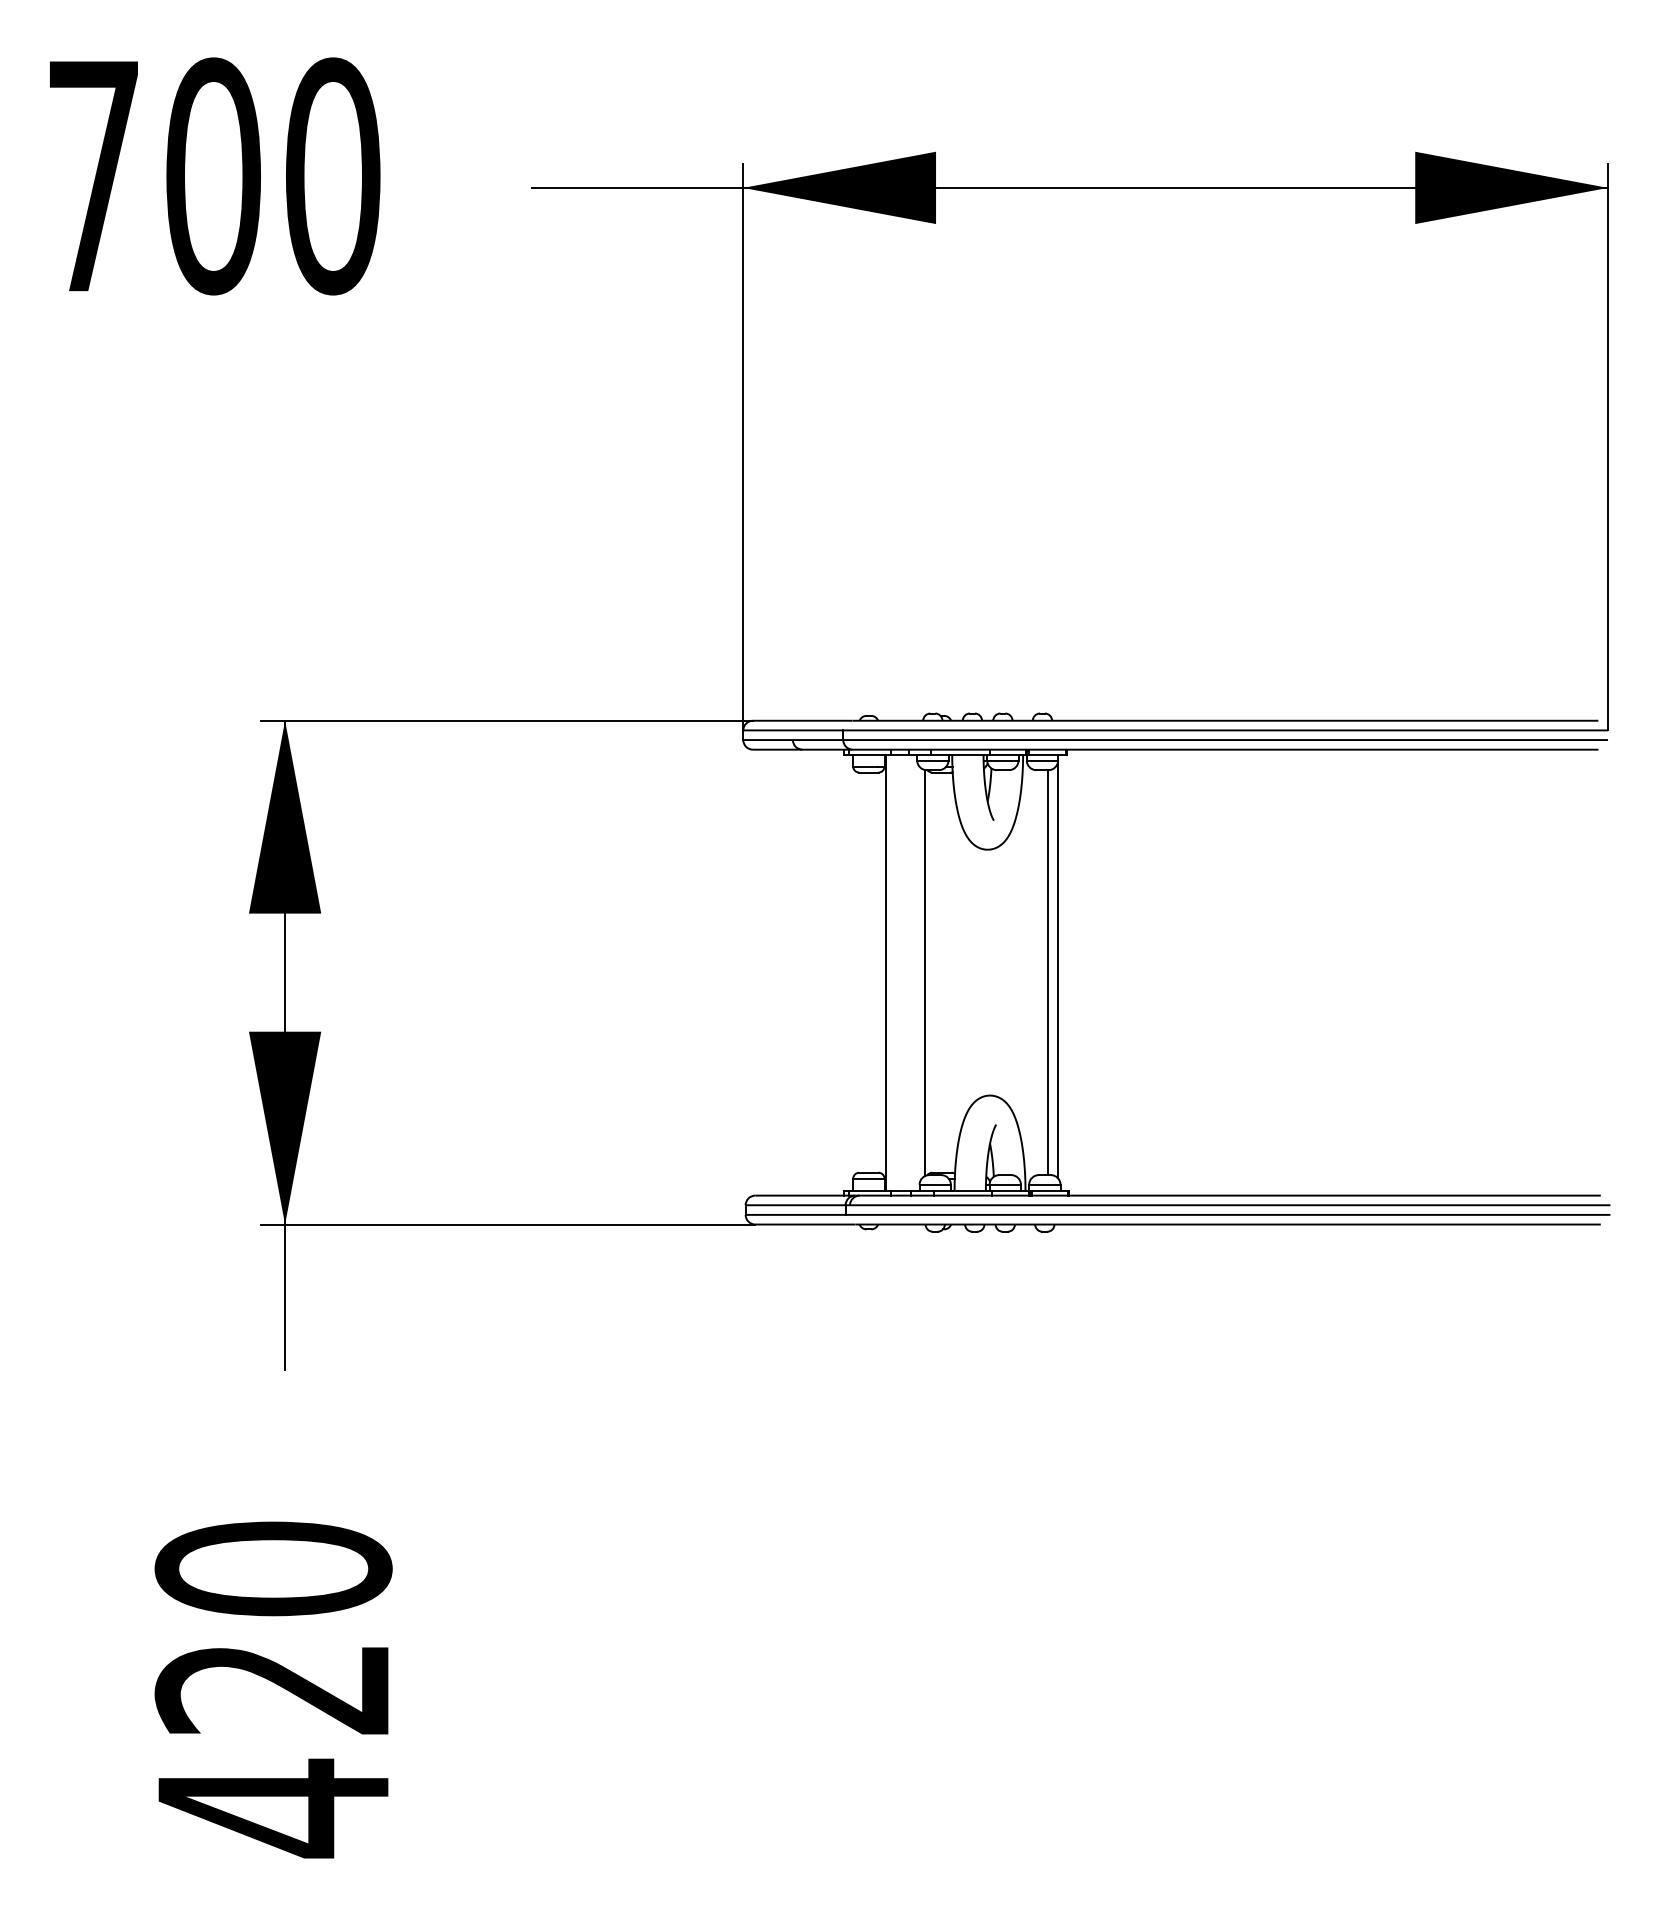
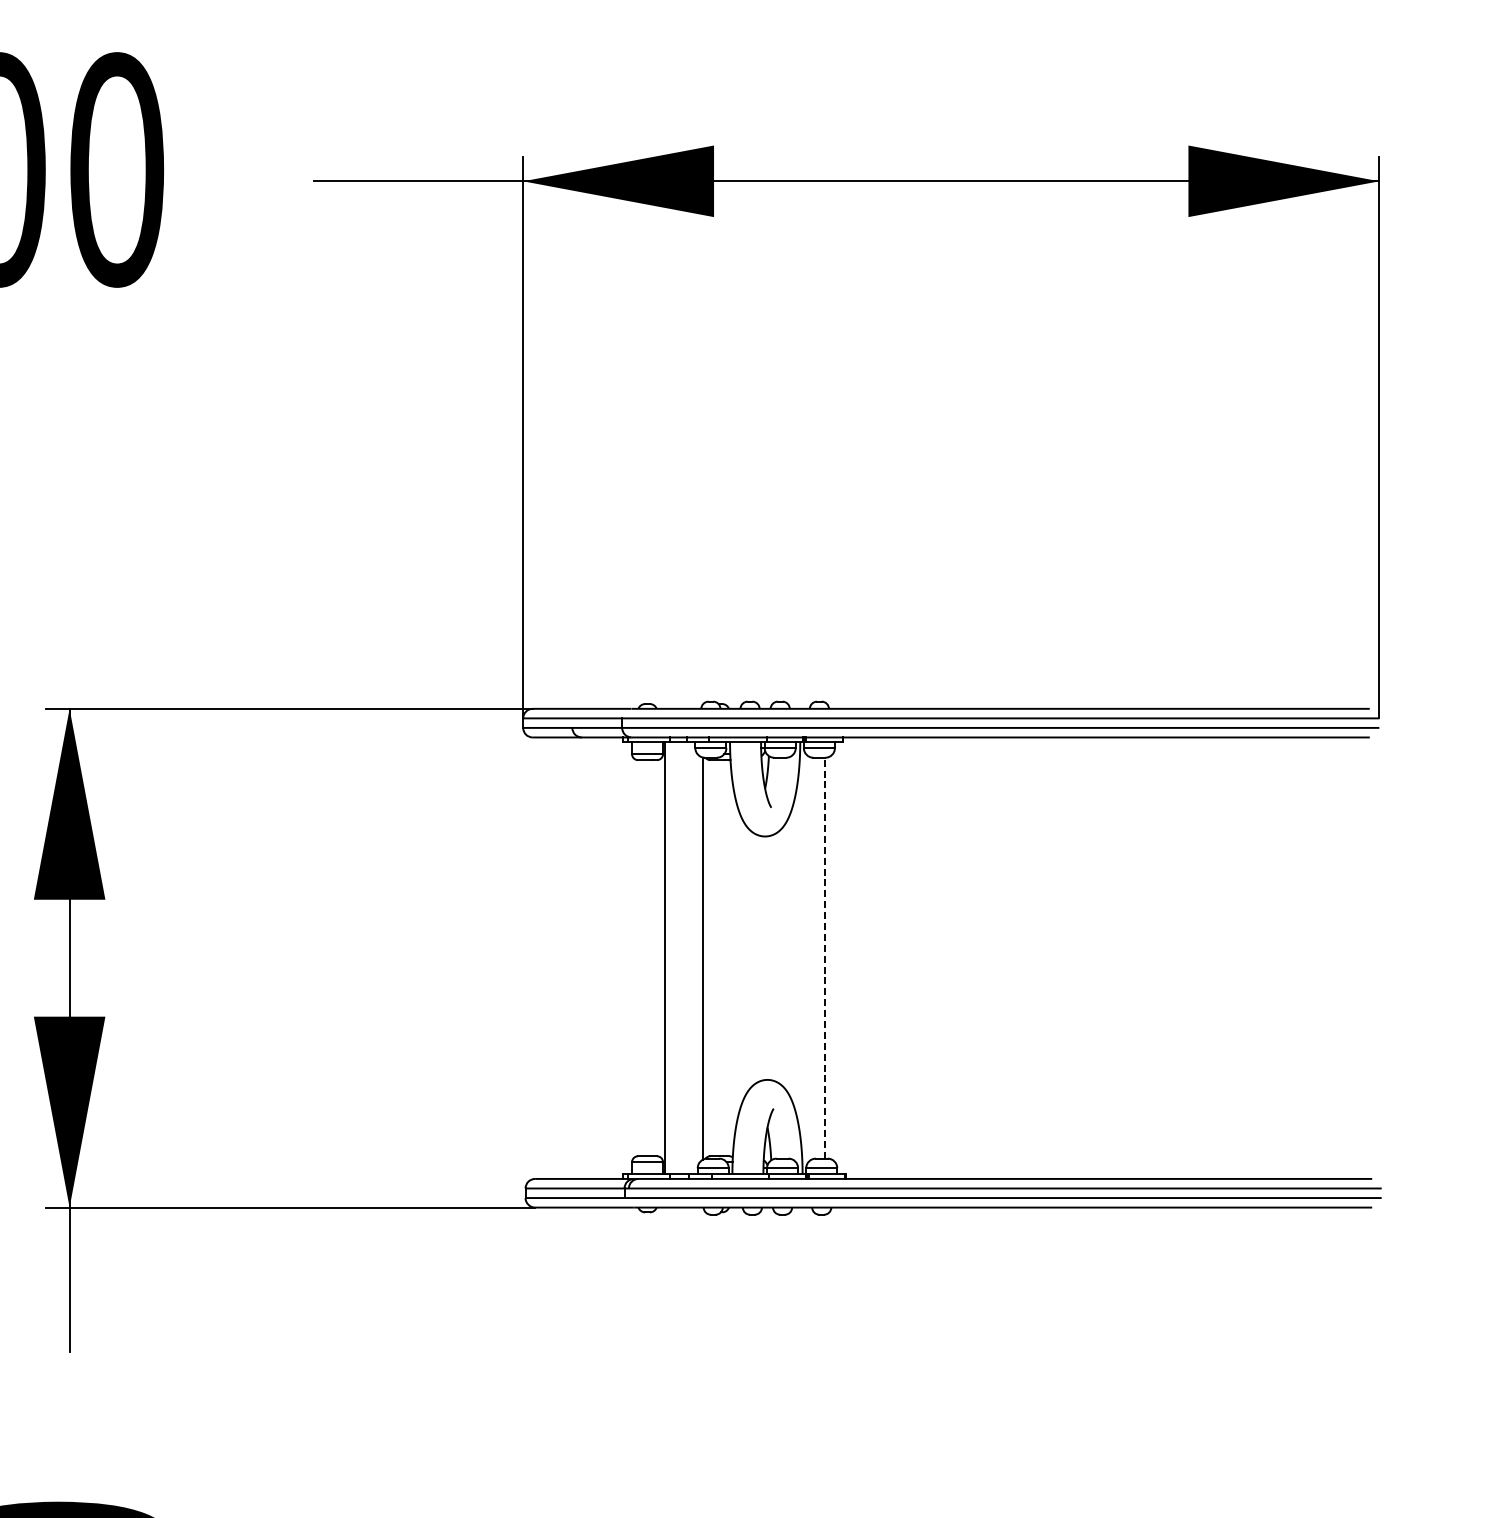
line: (1057, 970) -> (834, 956), removed
line: (1048, 972) -> (825, 958), solid -> dashed

